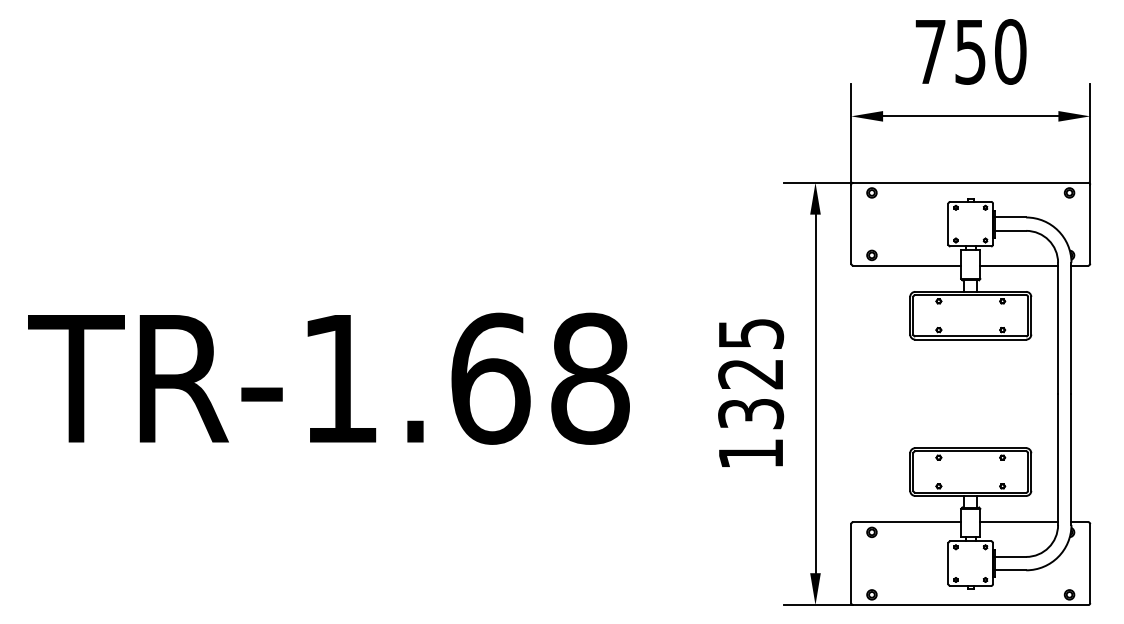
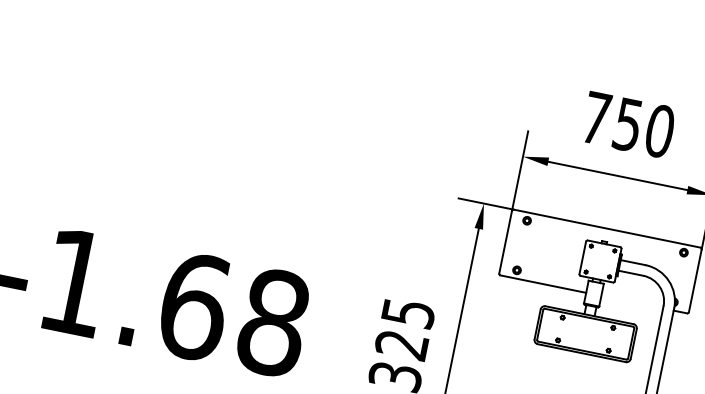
line: (1019, 265) -> (632, 302), removed

